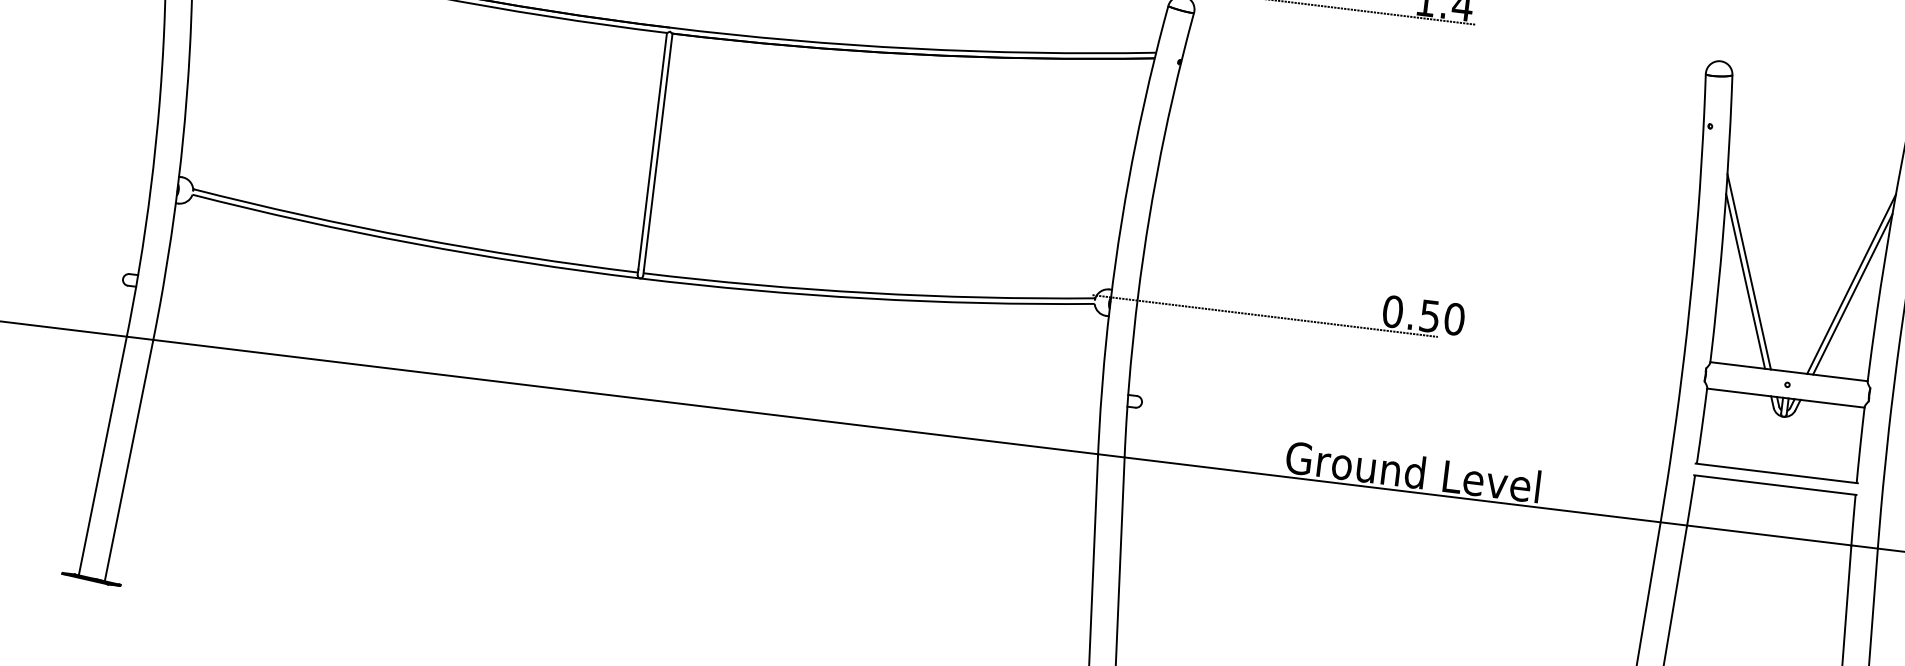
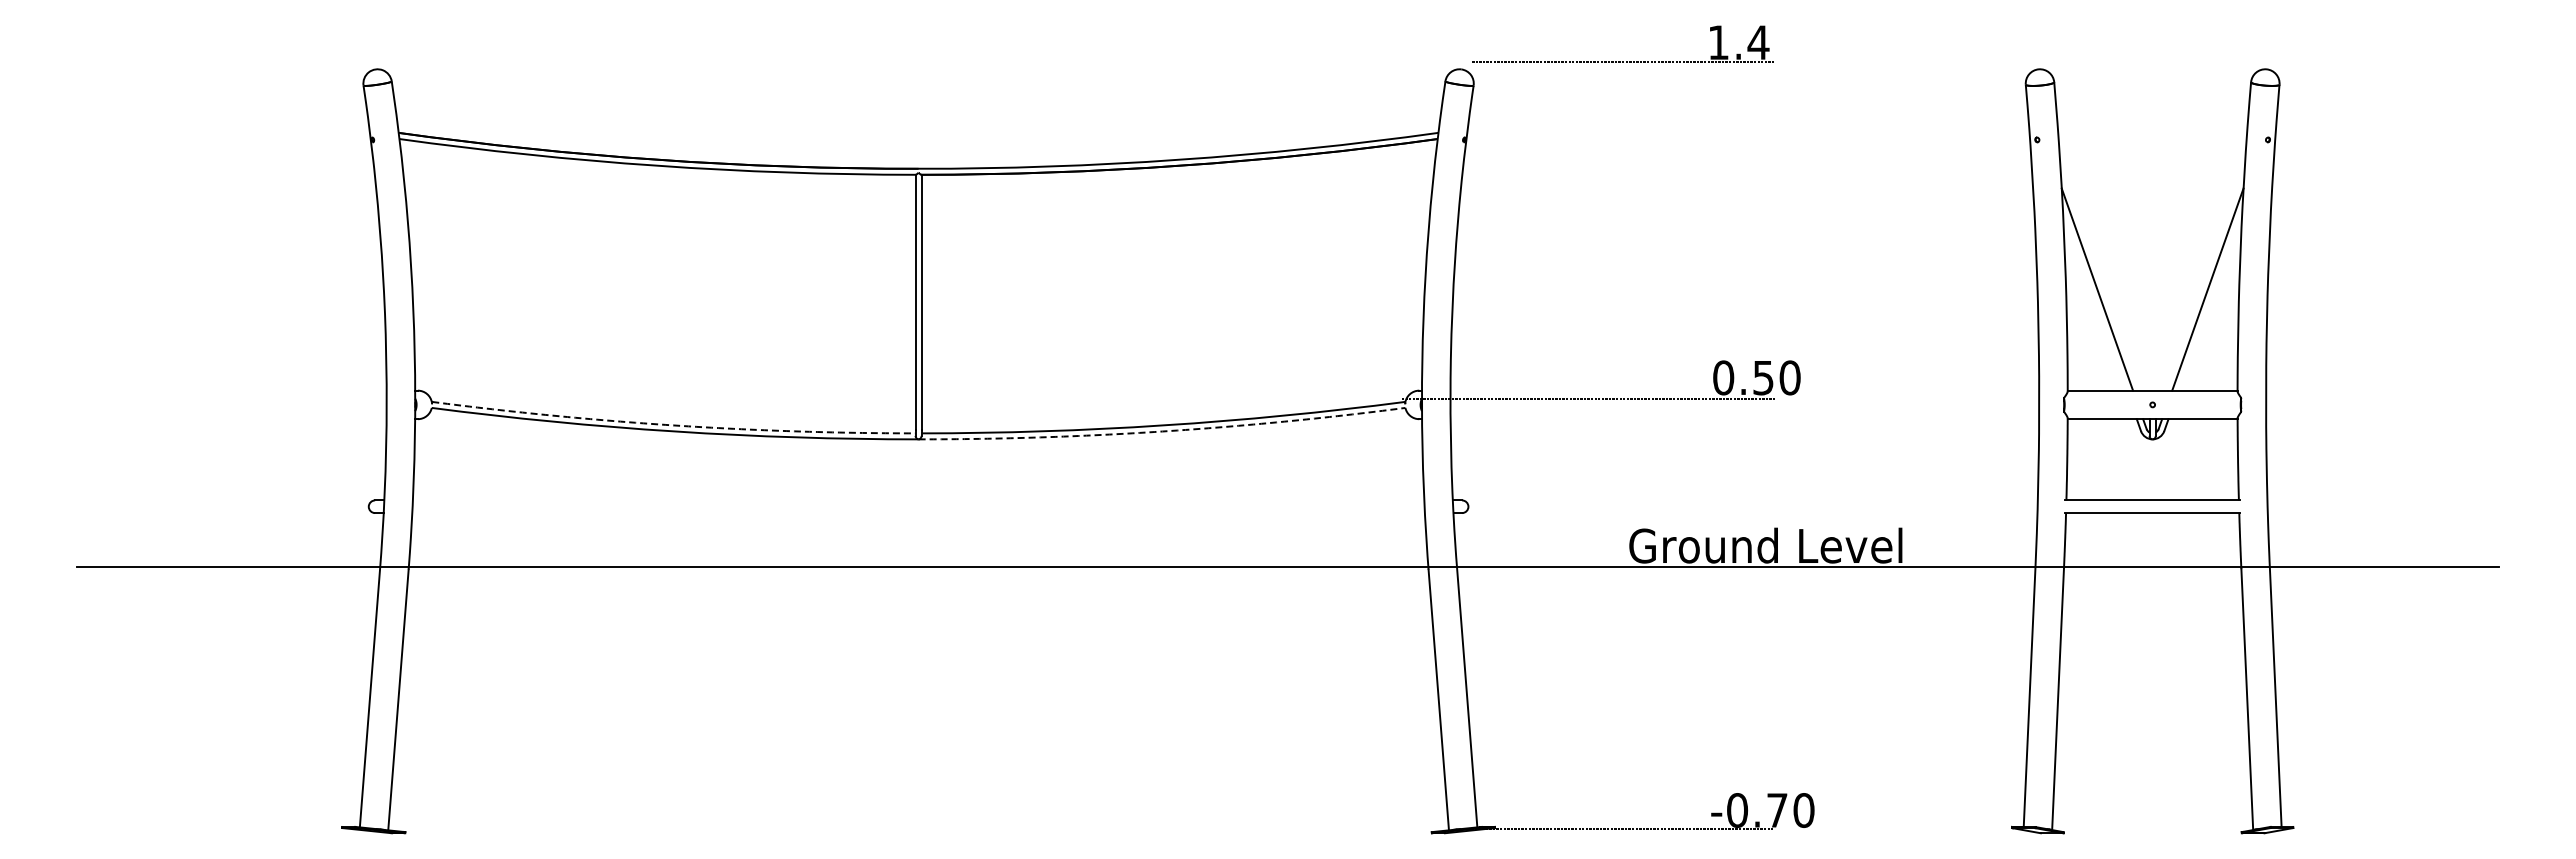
arc: (414, 238) -> (673, 425), solid -> dashed
line: (1745, 280) -> (2094, 299), removed
line: (1852, 293) -> (2210, 299), removed
arc: (866, 298) -> (1162, 431), solid -> dashed

